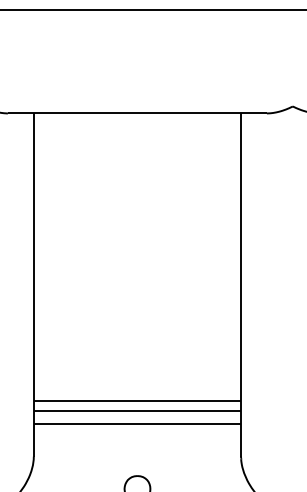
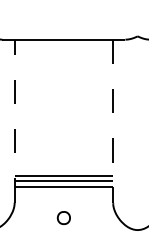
line: (33, 283) -> (14, 120), solid -> dashed
line: (241, 285) -> (113, 121), solid -> dashed

